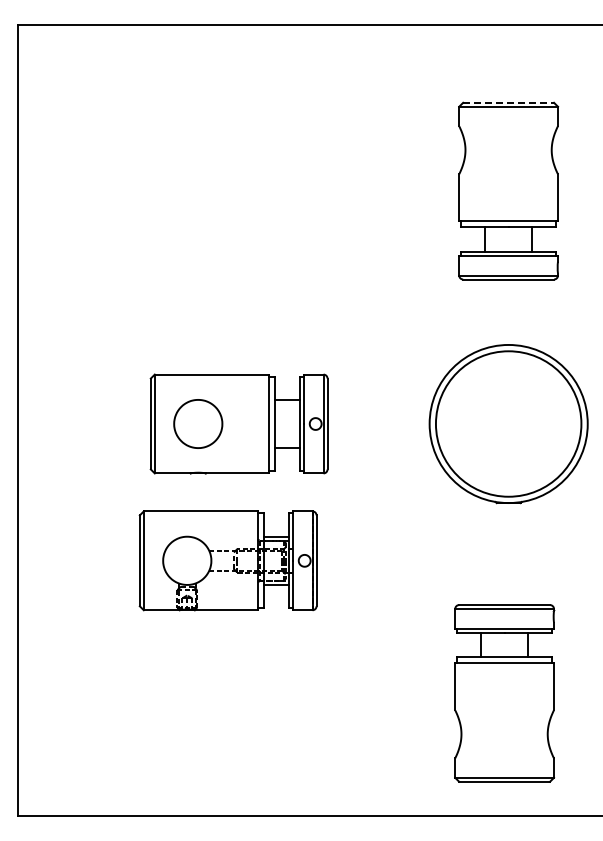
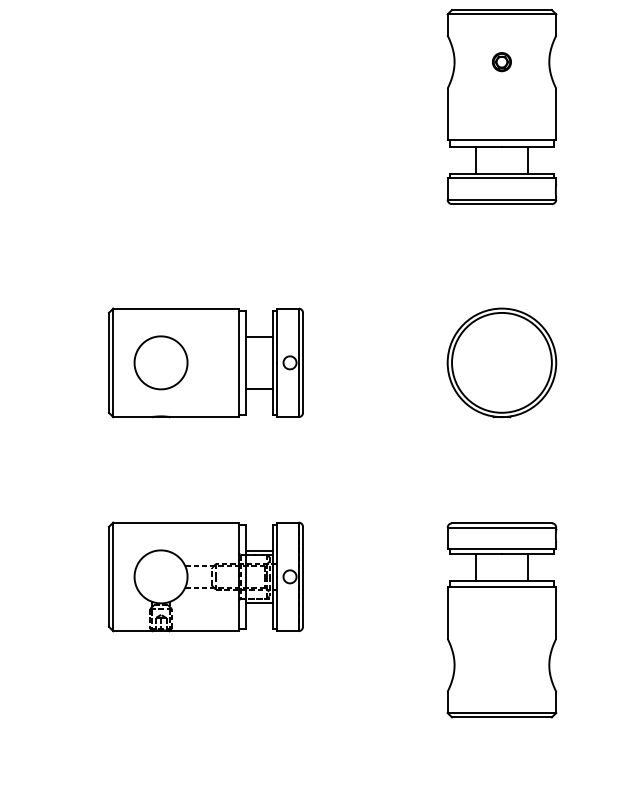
line: (509, 102) -> (502, 9), dashed -> solid
part: (508, 150) -> (501, 62), added
part: (508, 423) -> (501, 362), size x0.62
part: (227, 560) -> (205, 576), moved
part: (504, 693) -> (501, 620), moved

